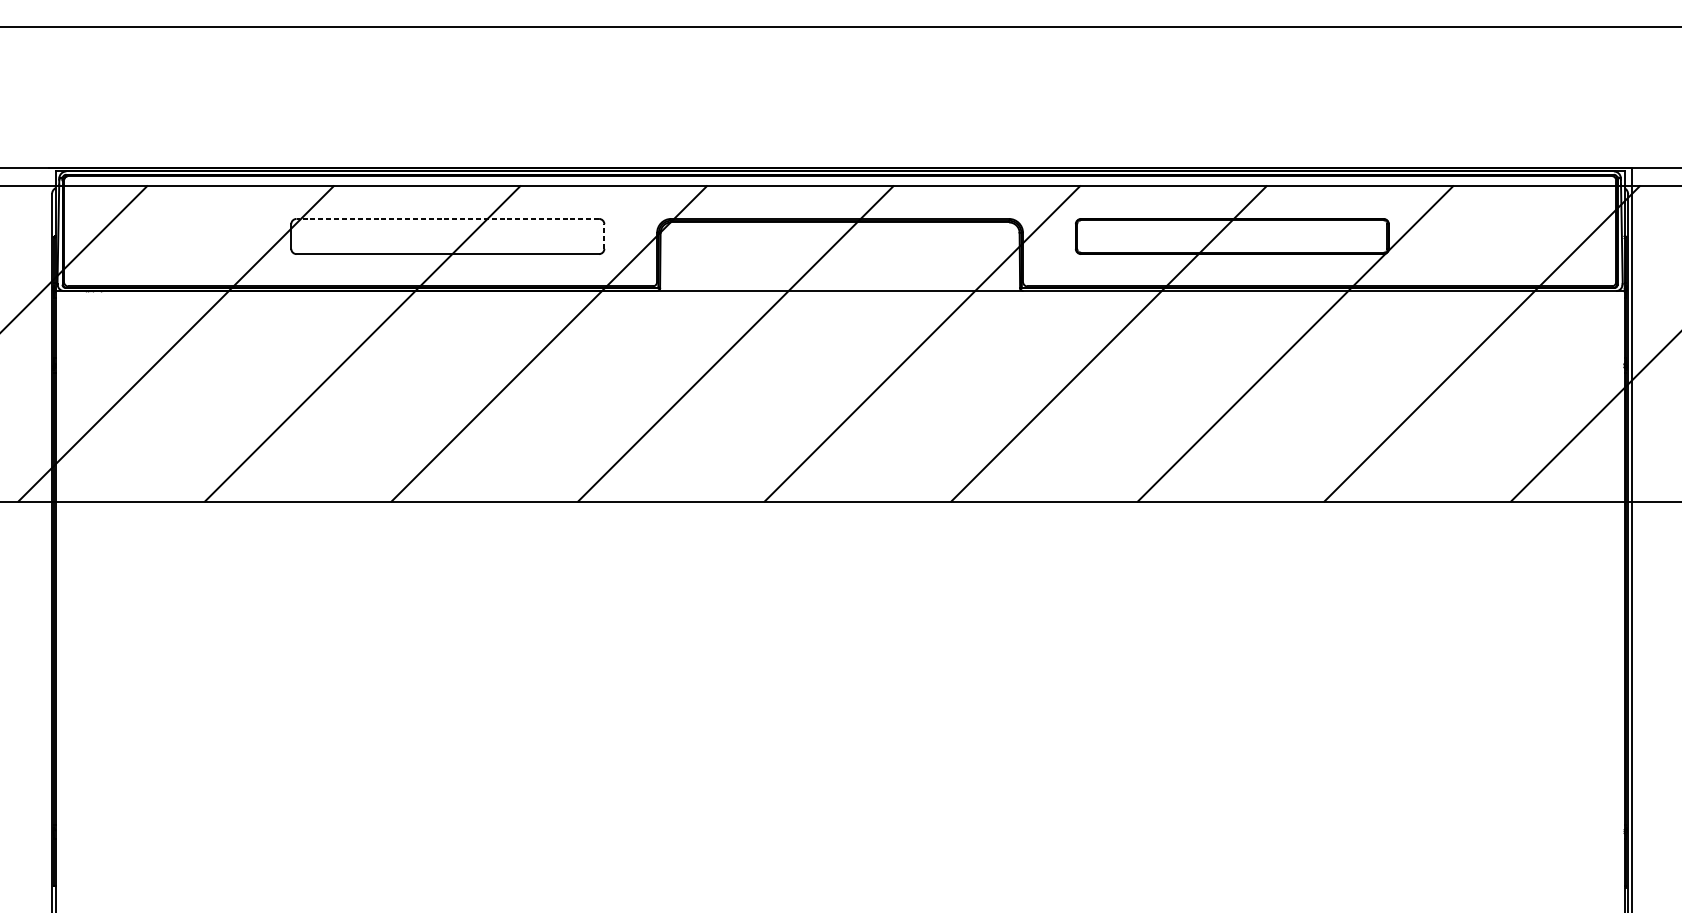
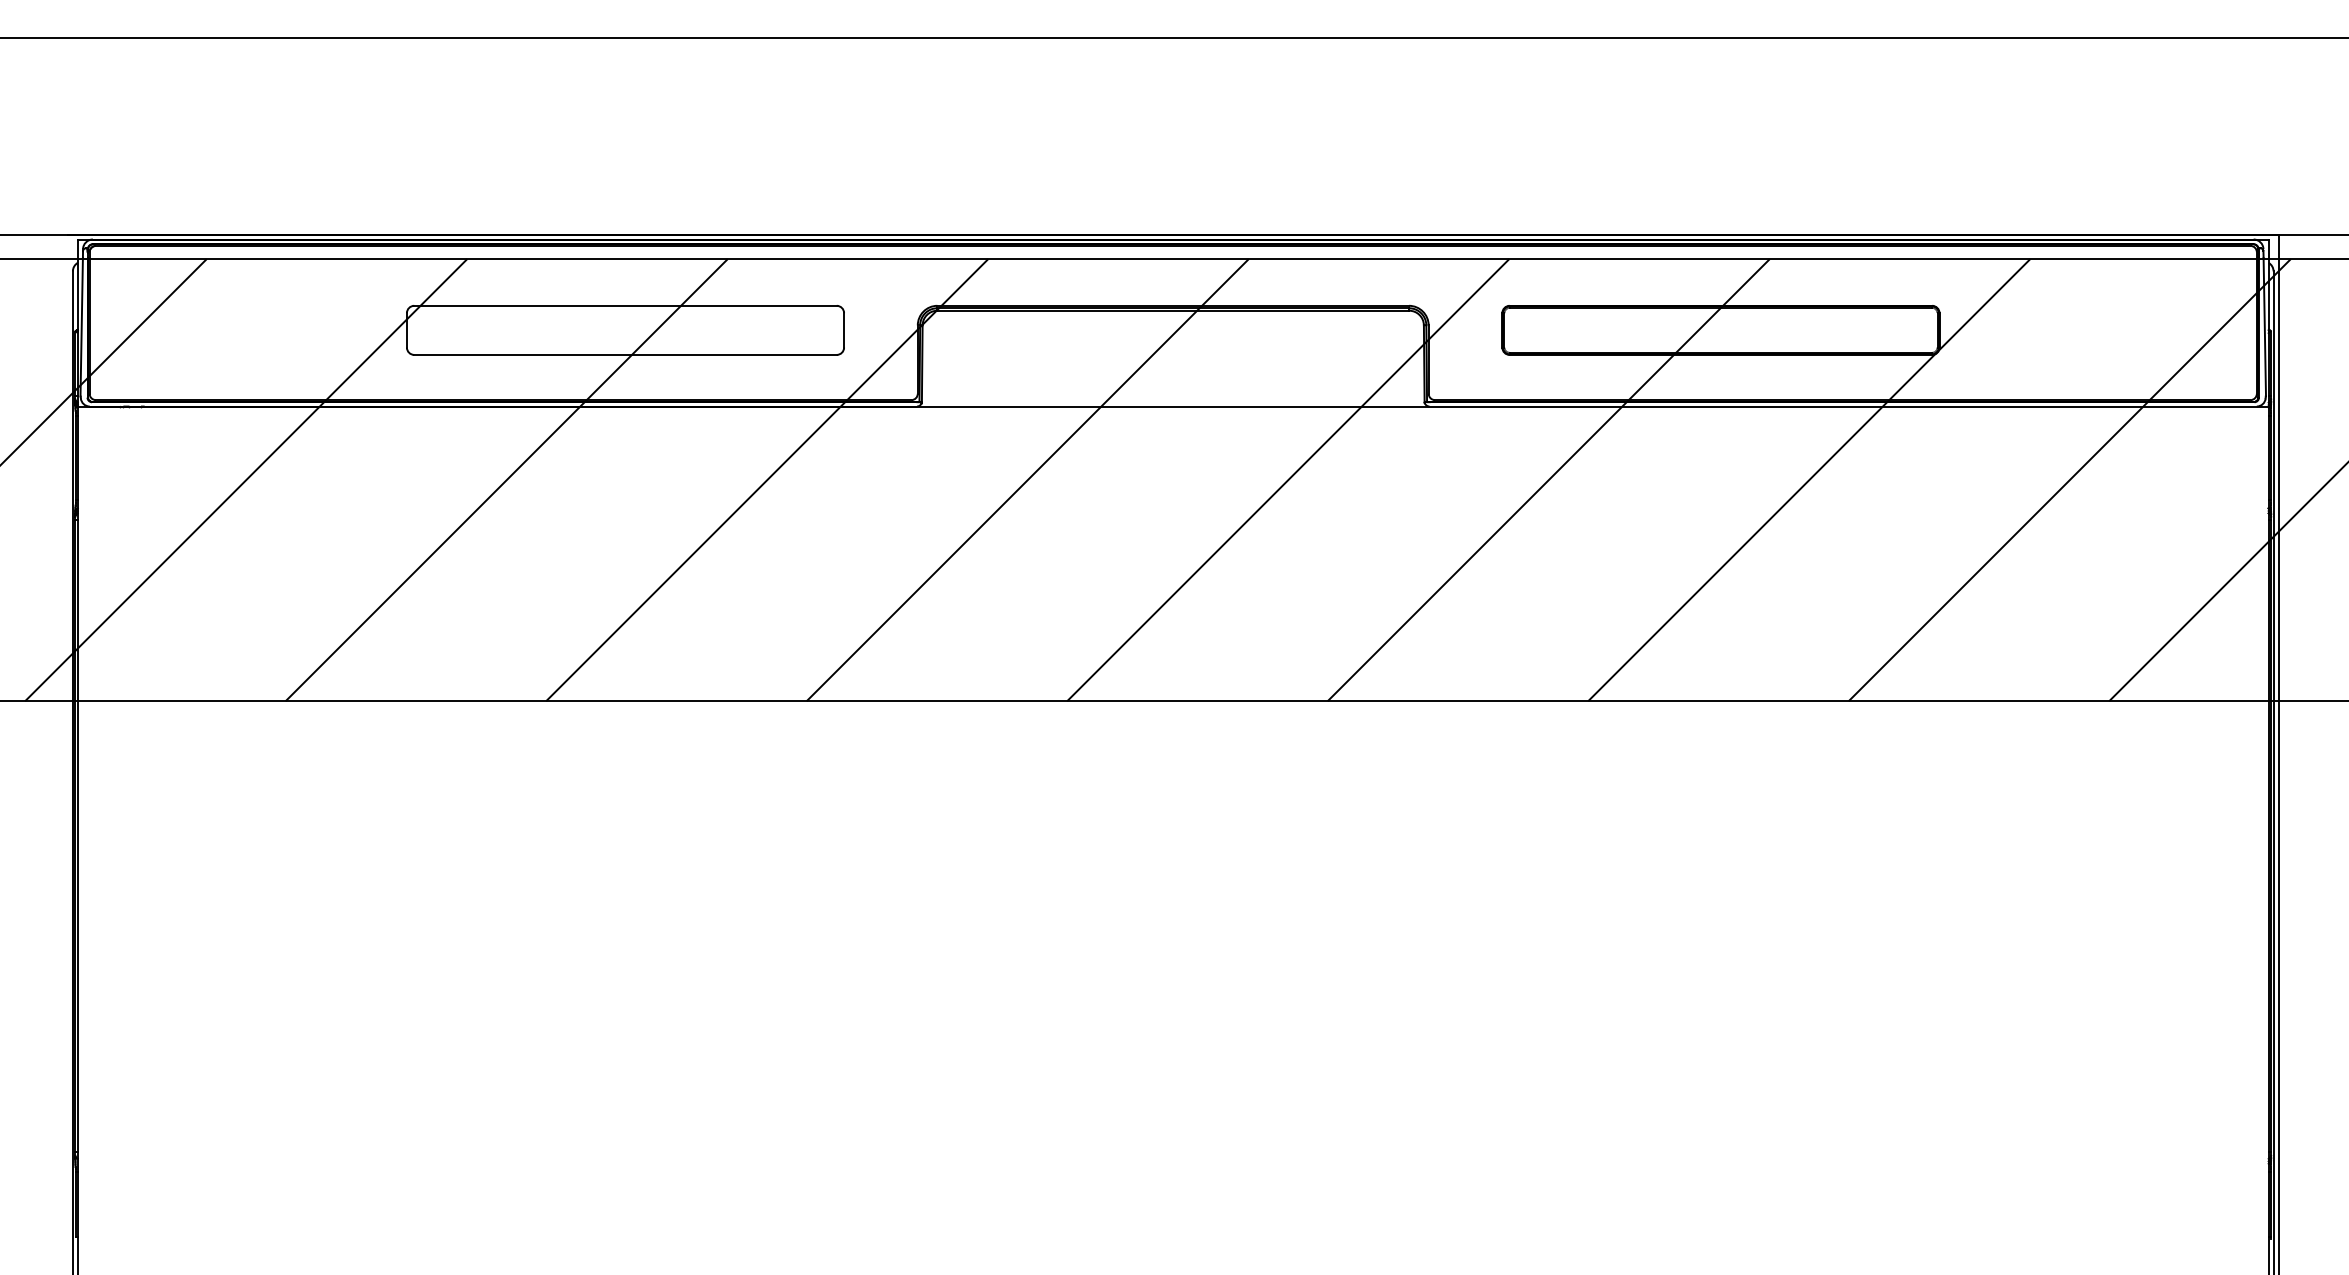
line: (447, 218) -> (625, 305), dashed -> solid
line: (604, 235) -> (844, 329), dashed -> solid

